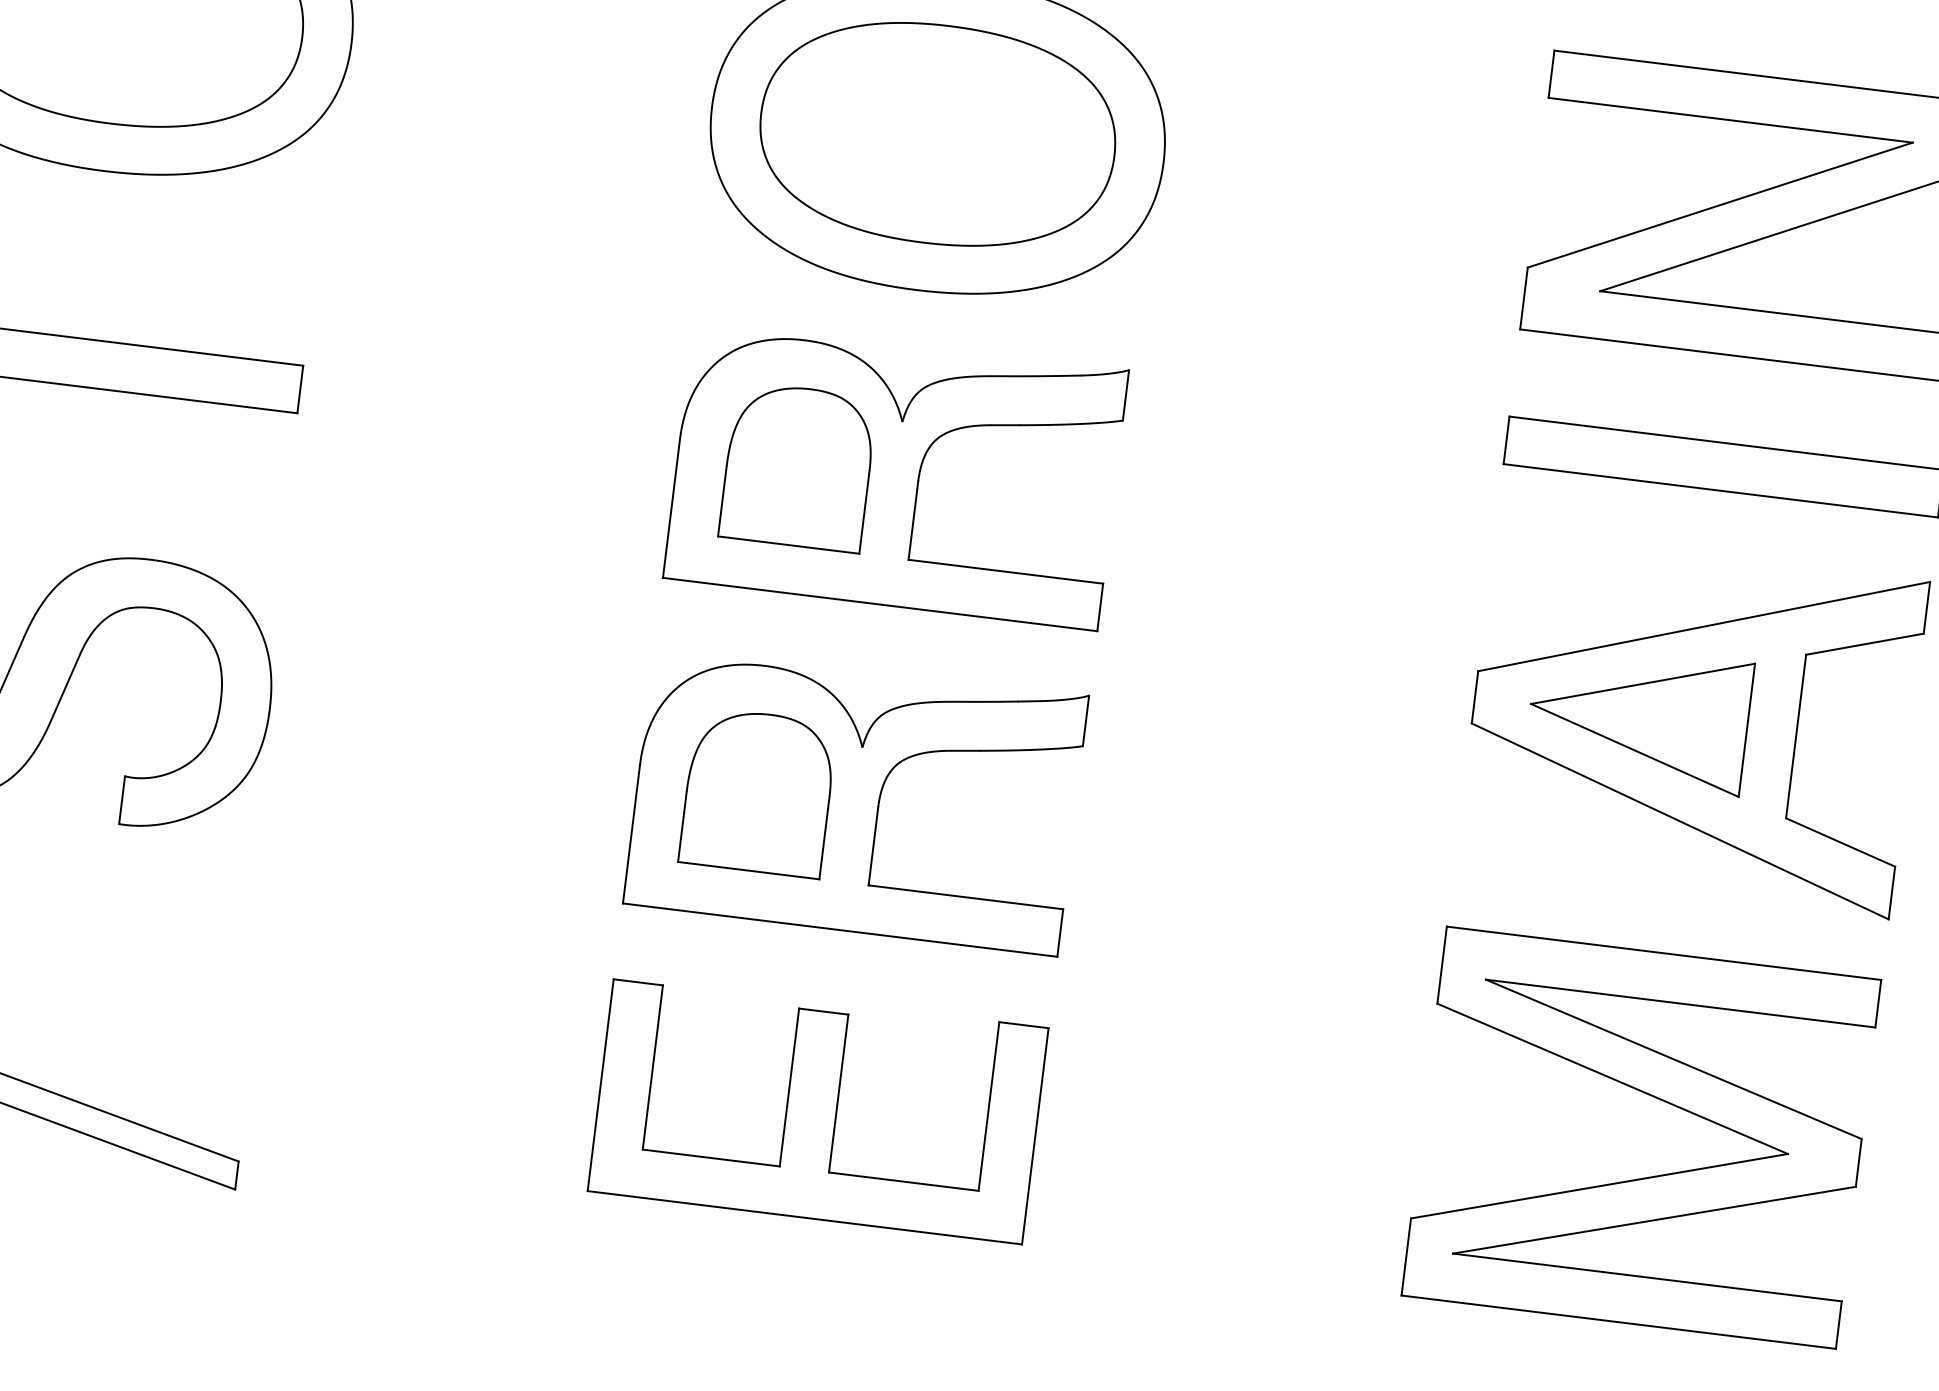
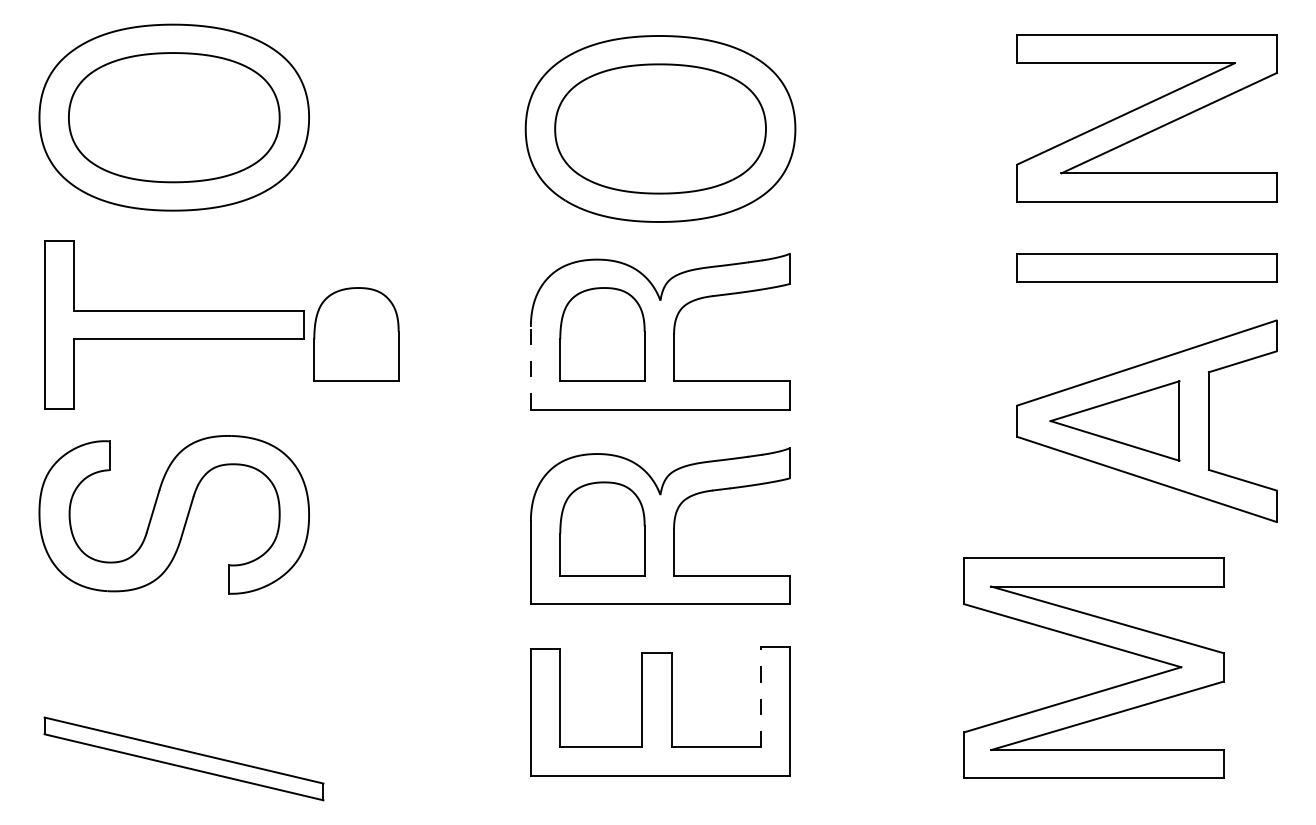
part: (386, 416) -> (356, 334), added
line: (670, 507) -> (530, 367), solid -> dashed
part: (1654, 1098) -> (1098, 644), moved
line: (988, 1105) -> (760, 696), solid -> dashed

